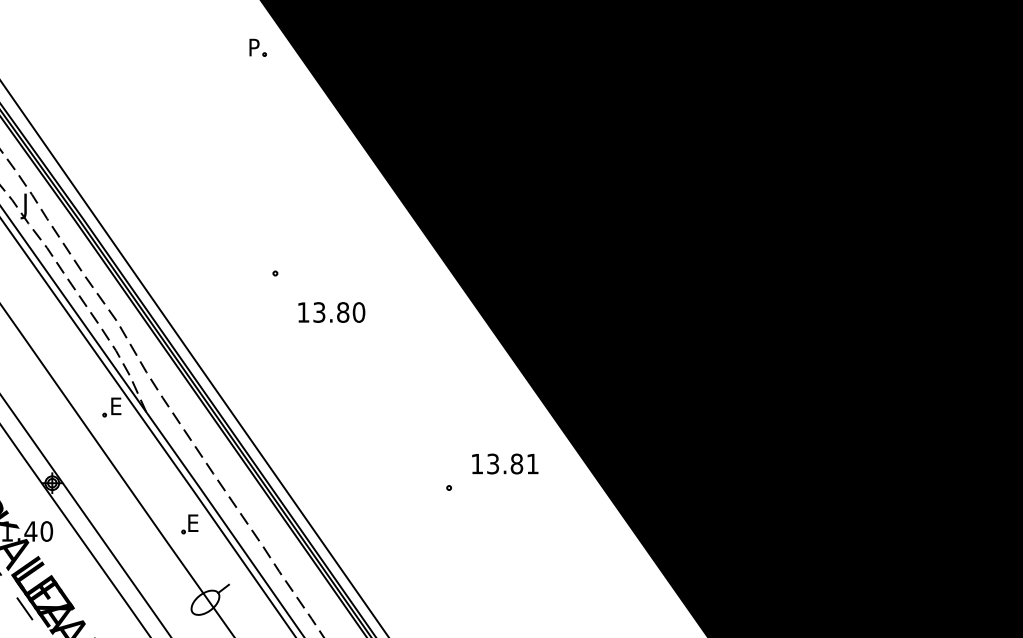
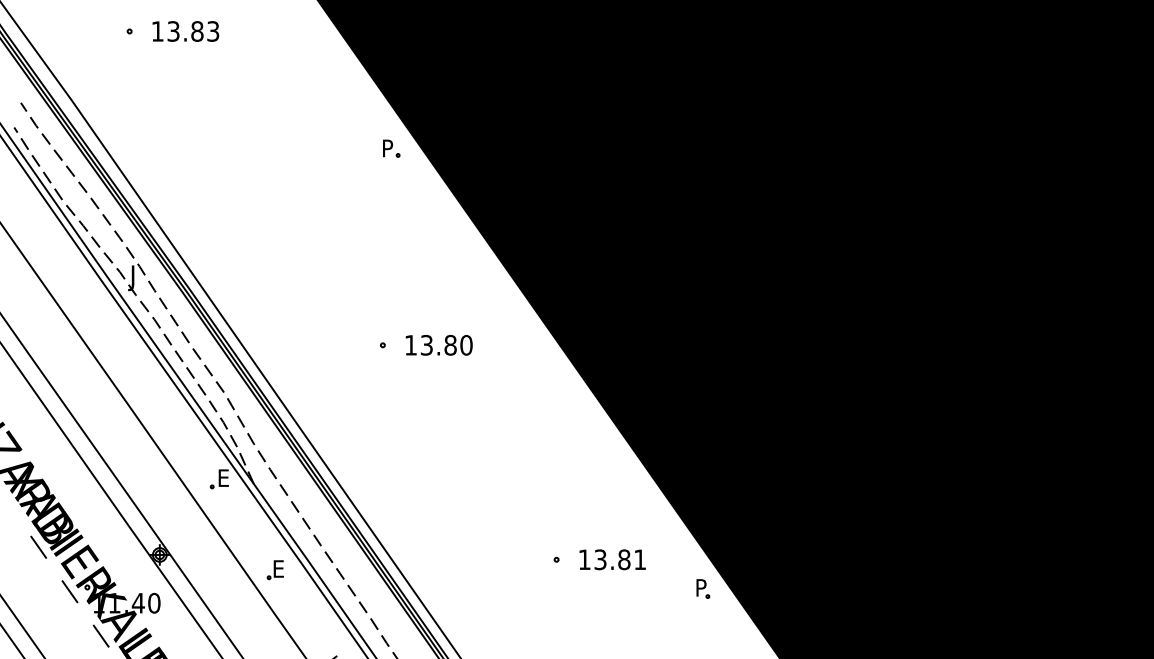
part: (258, 47) -> (391, 148), moved
text: (331, 311) -> (438, 344), moved
text: (505, 463) -> (612, 559), moved
part: (596, 516) -> (703, 588), added
part: (189, 524) -> (274, 570), moved

